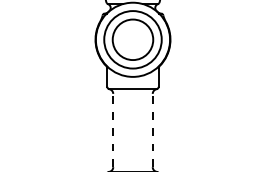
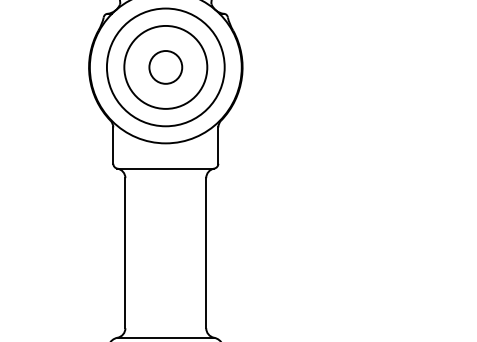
circle: (132, 39) -> (164, 66), added
line: (113, 130) -> (125, 253), dashed -> solid
line: (152, 130) -> (205, 253), dashed -> solid

